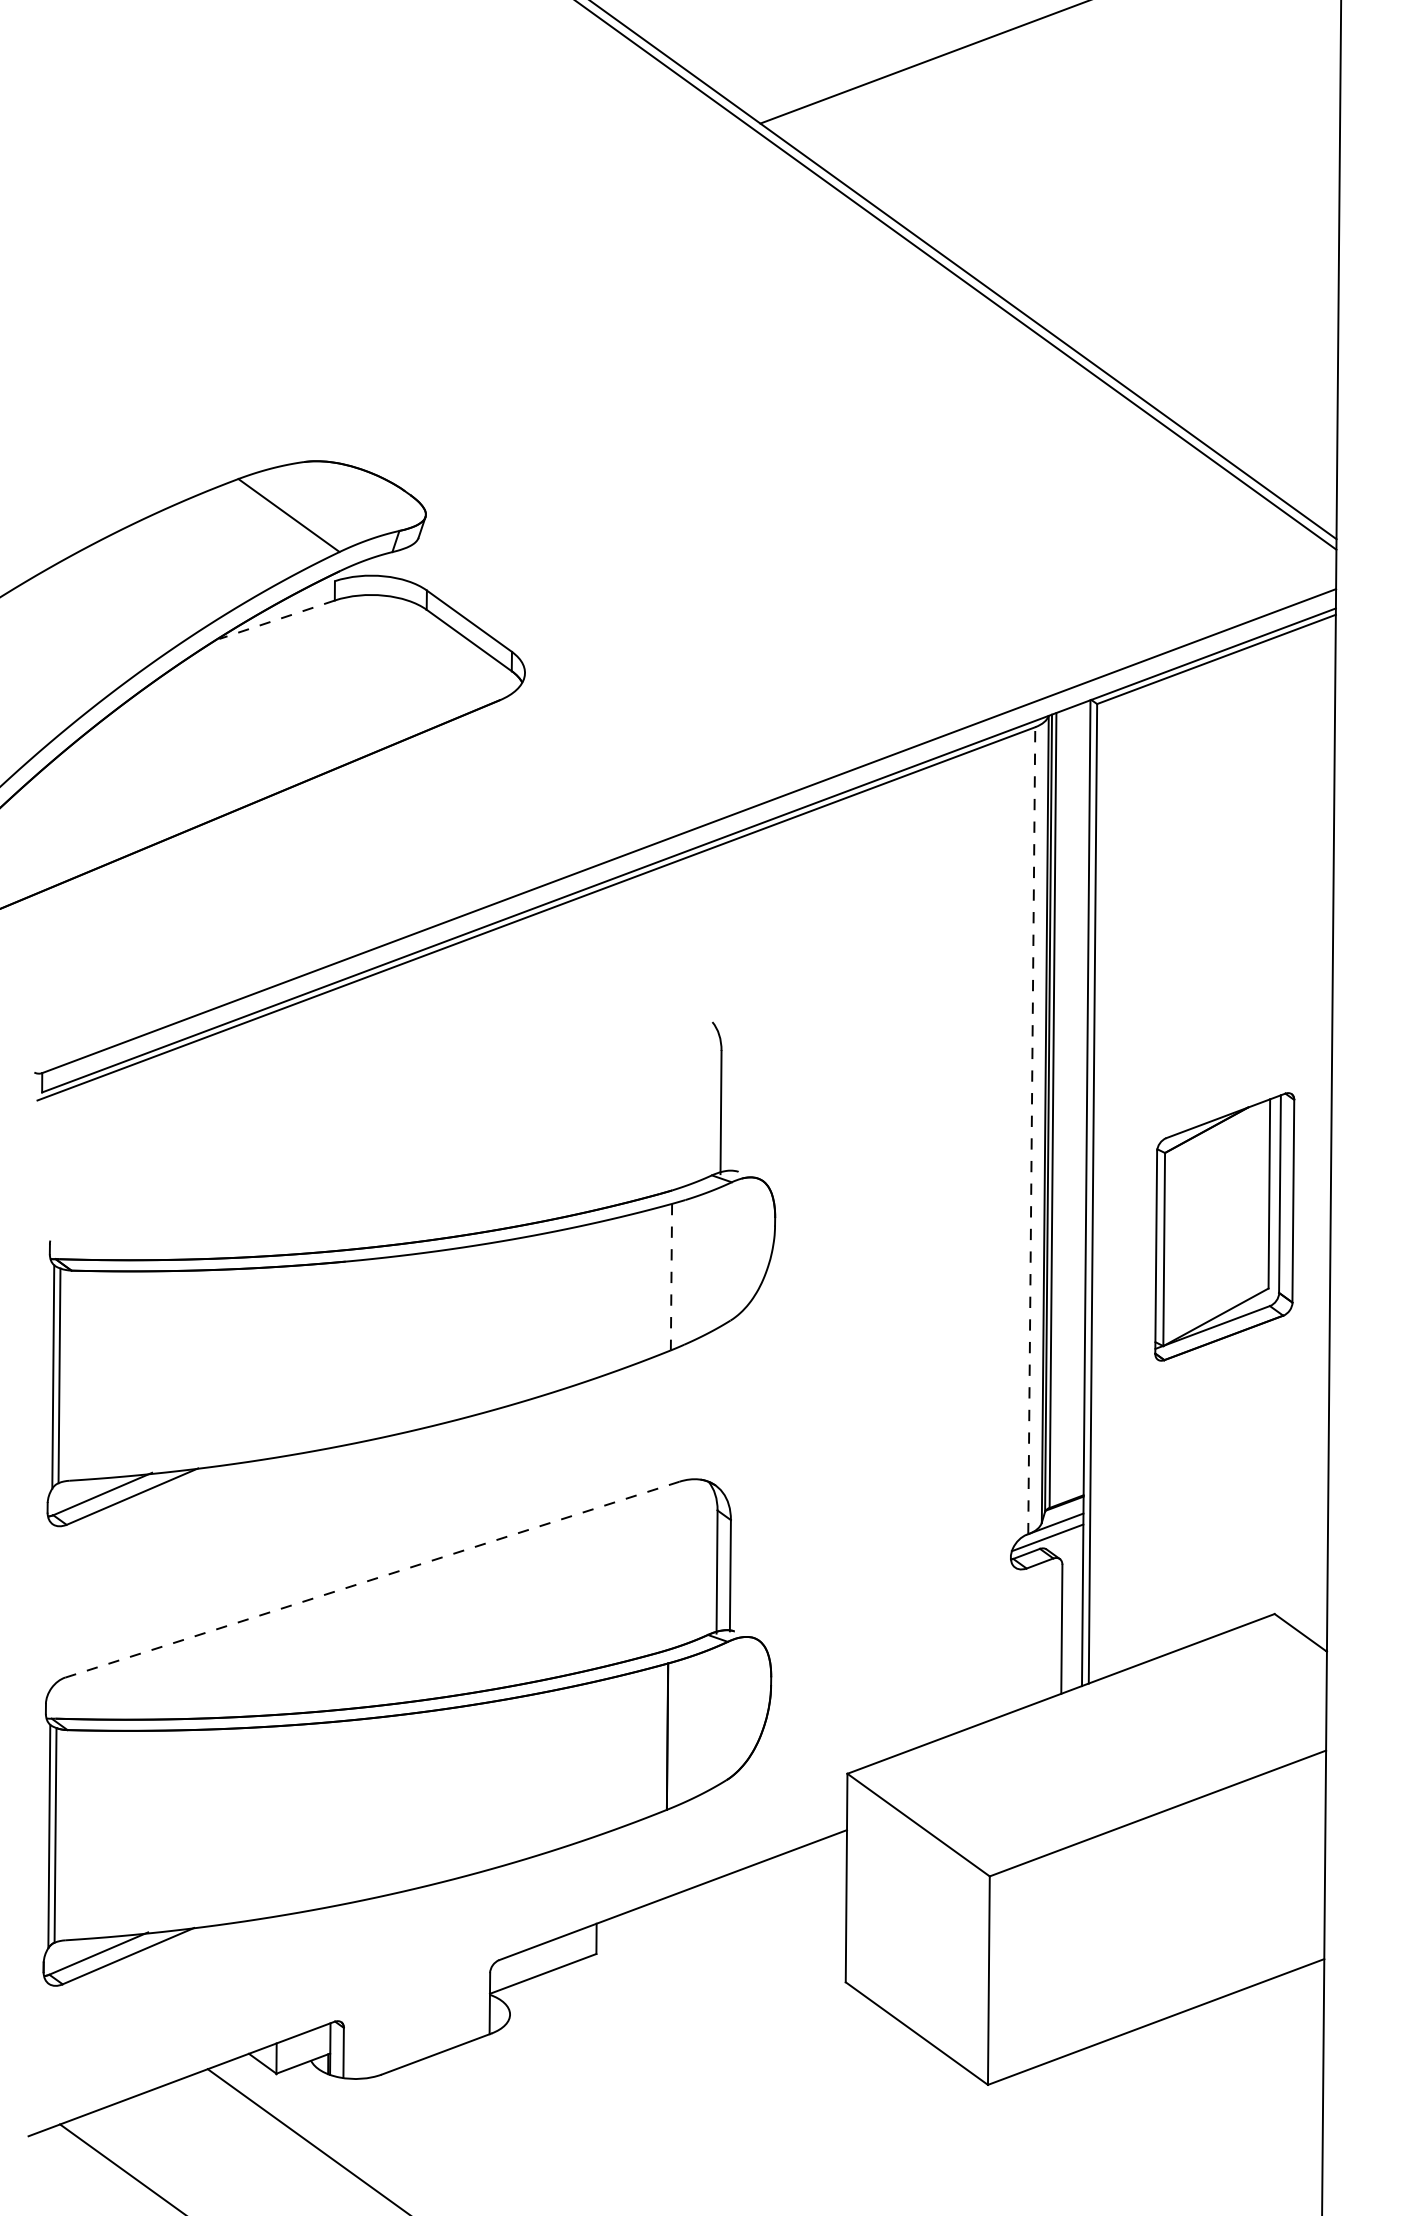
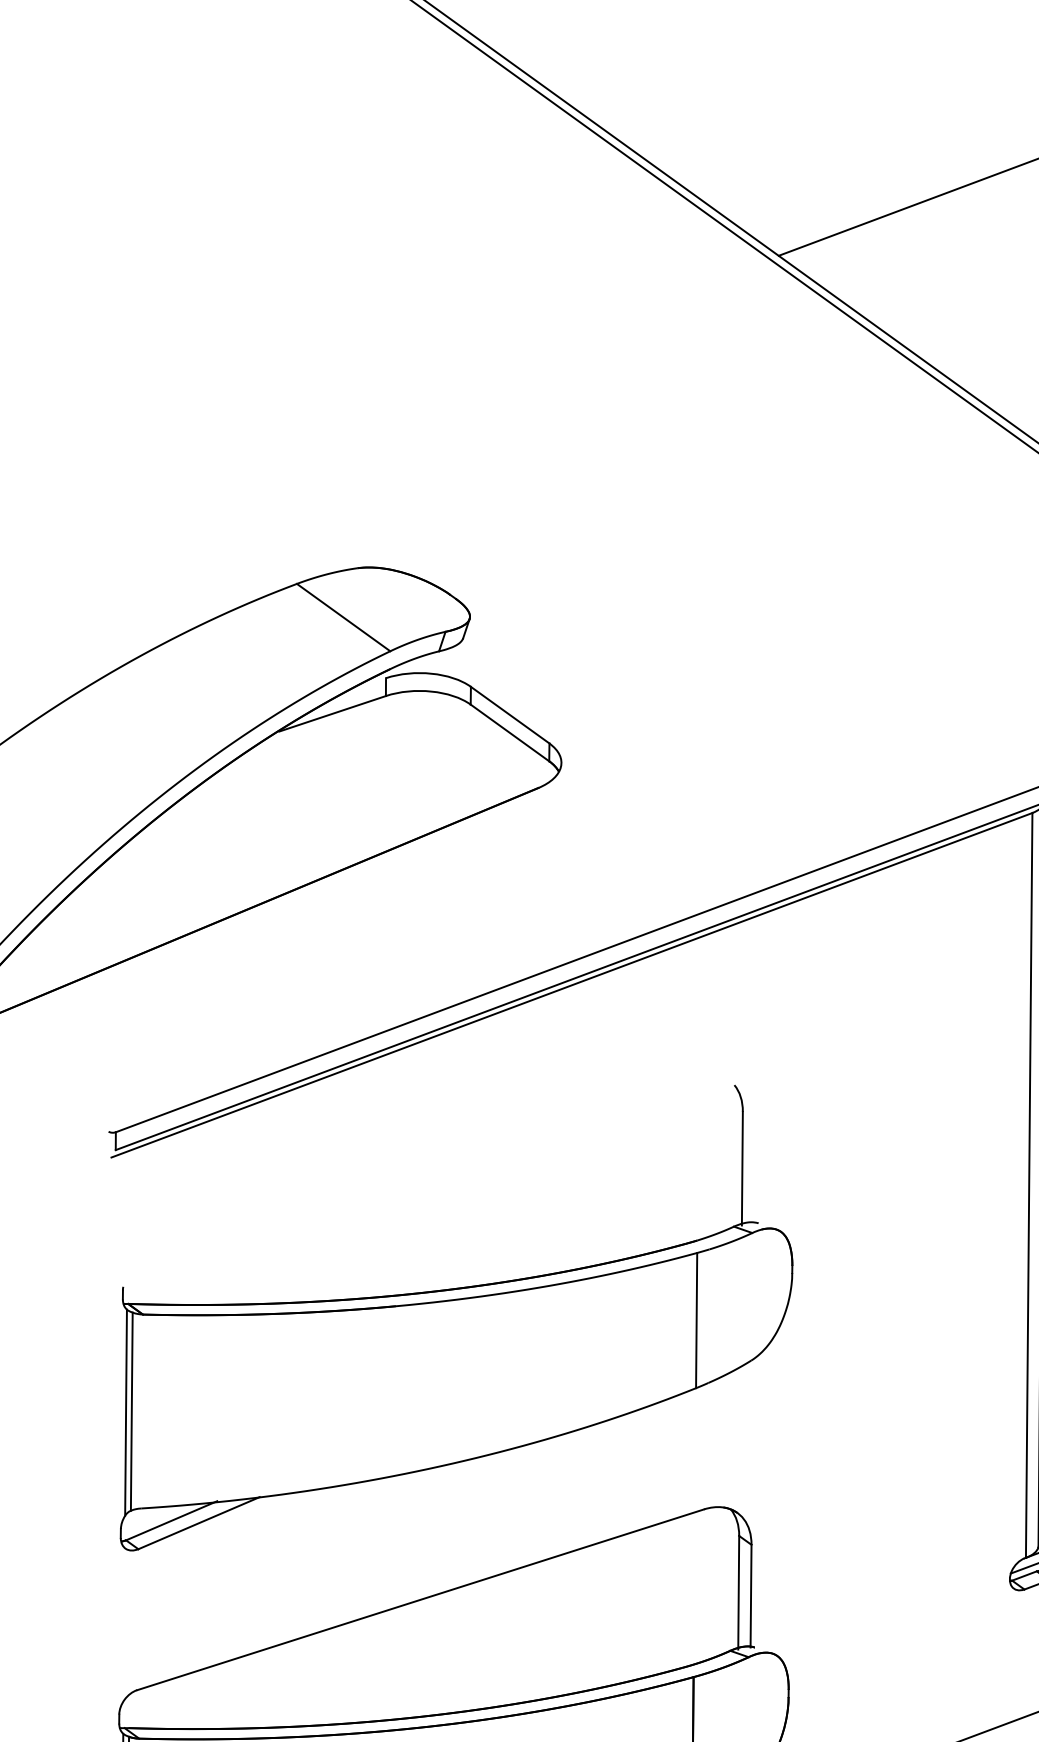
line: (277, 619) -> (333, 713), dashed -> solid
line: (1031, 1130) -> (1028, 1185), dashed -> solid
line: (671, 1277) -> (696, 1320), dashed -> solid
line: (372, 1579) -> (420, 1599), dashed -> solid

